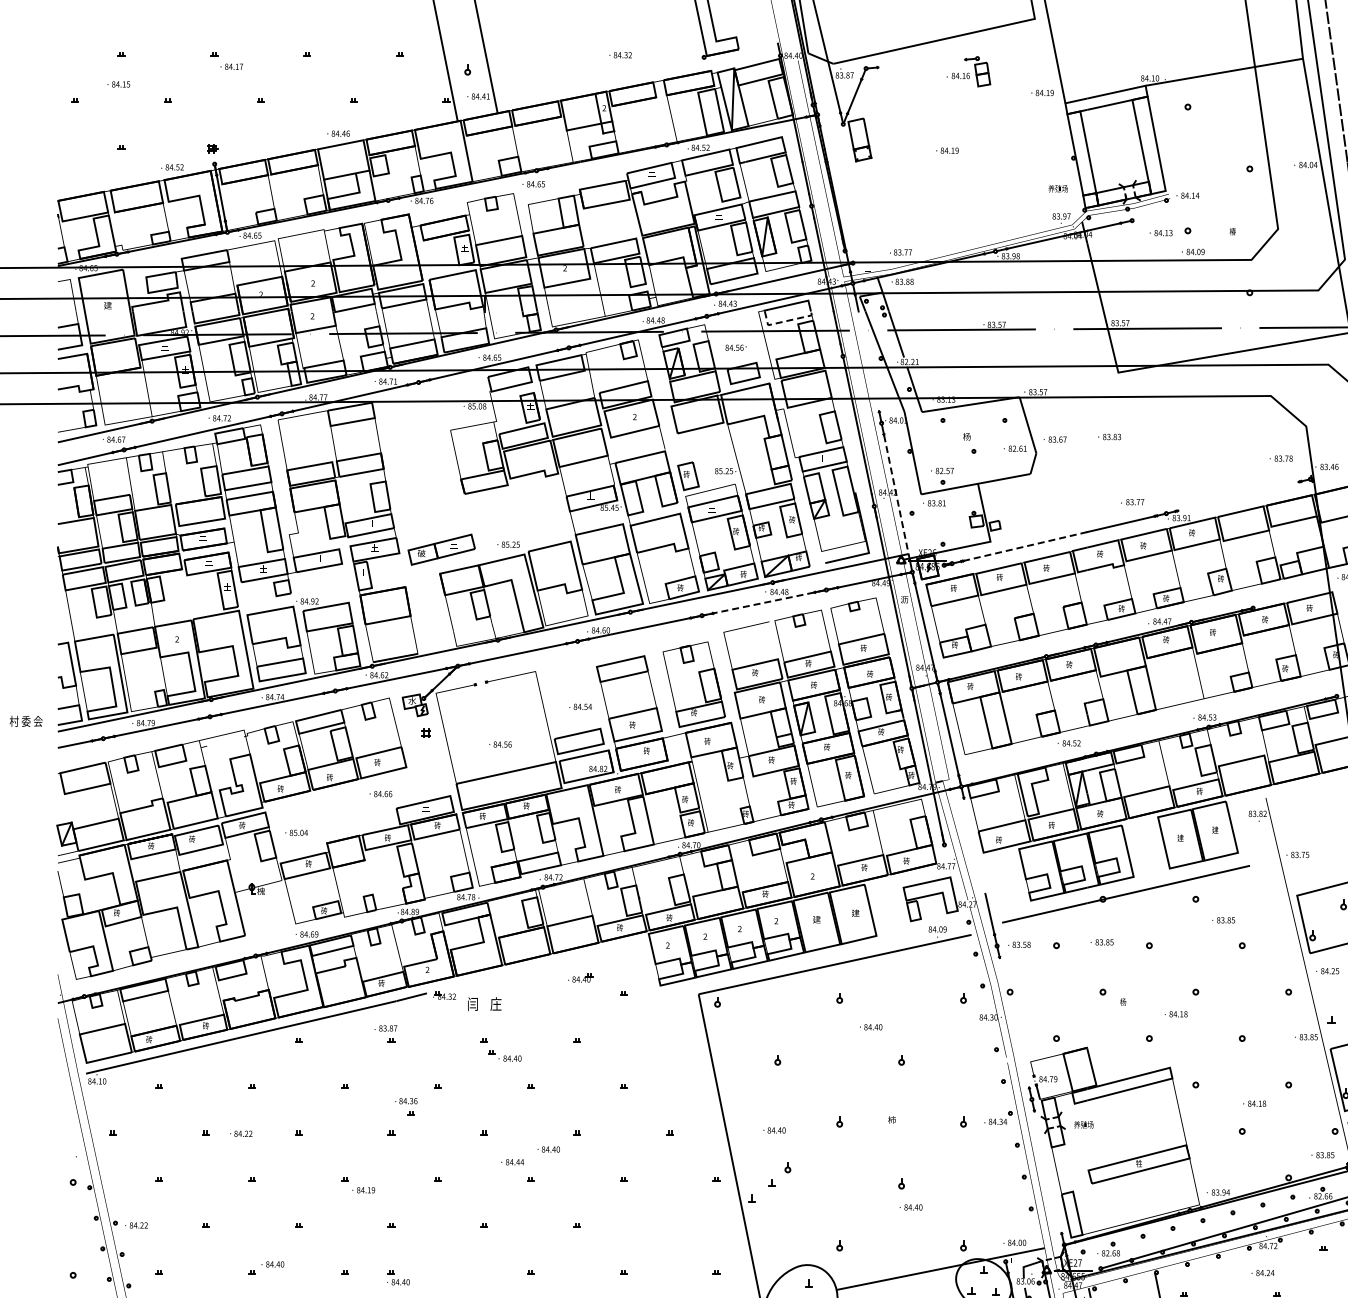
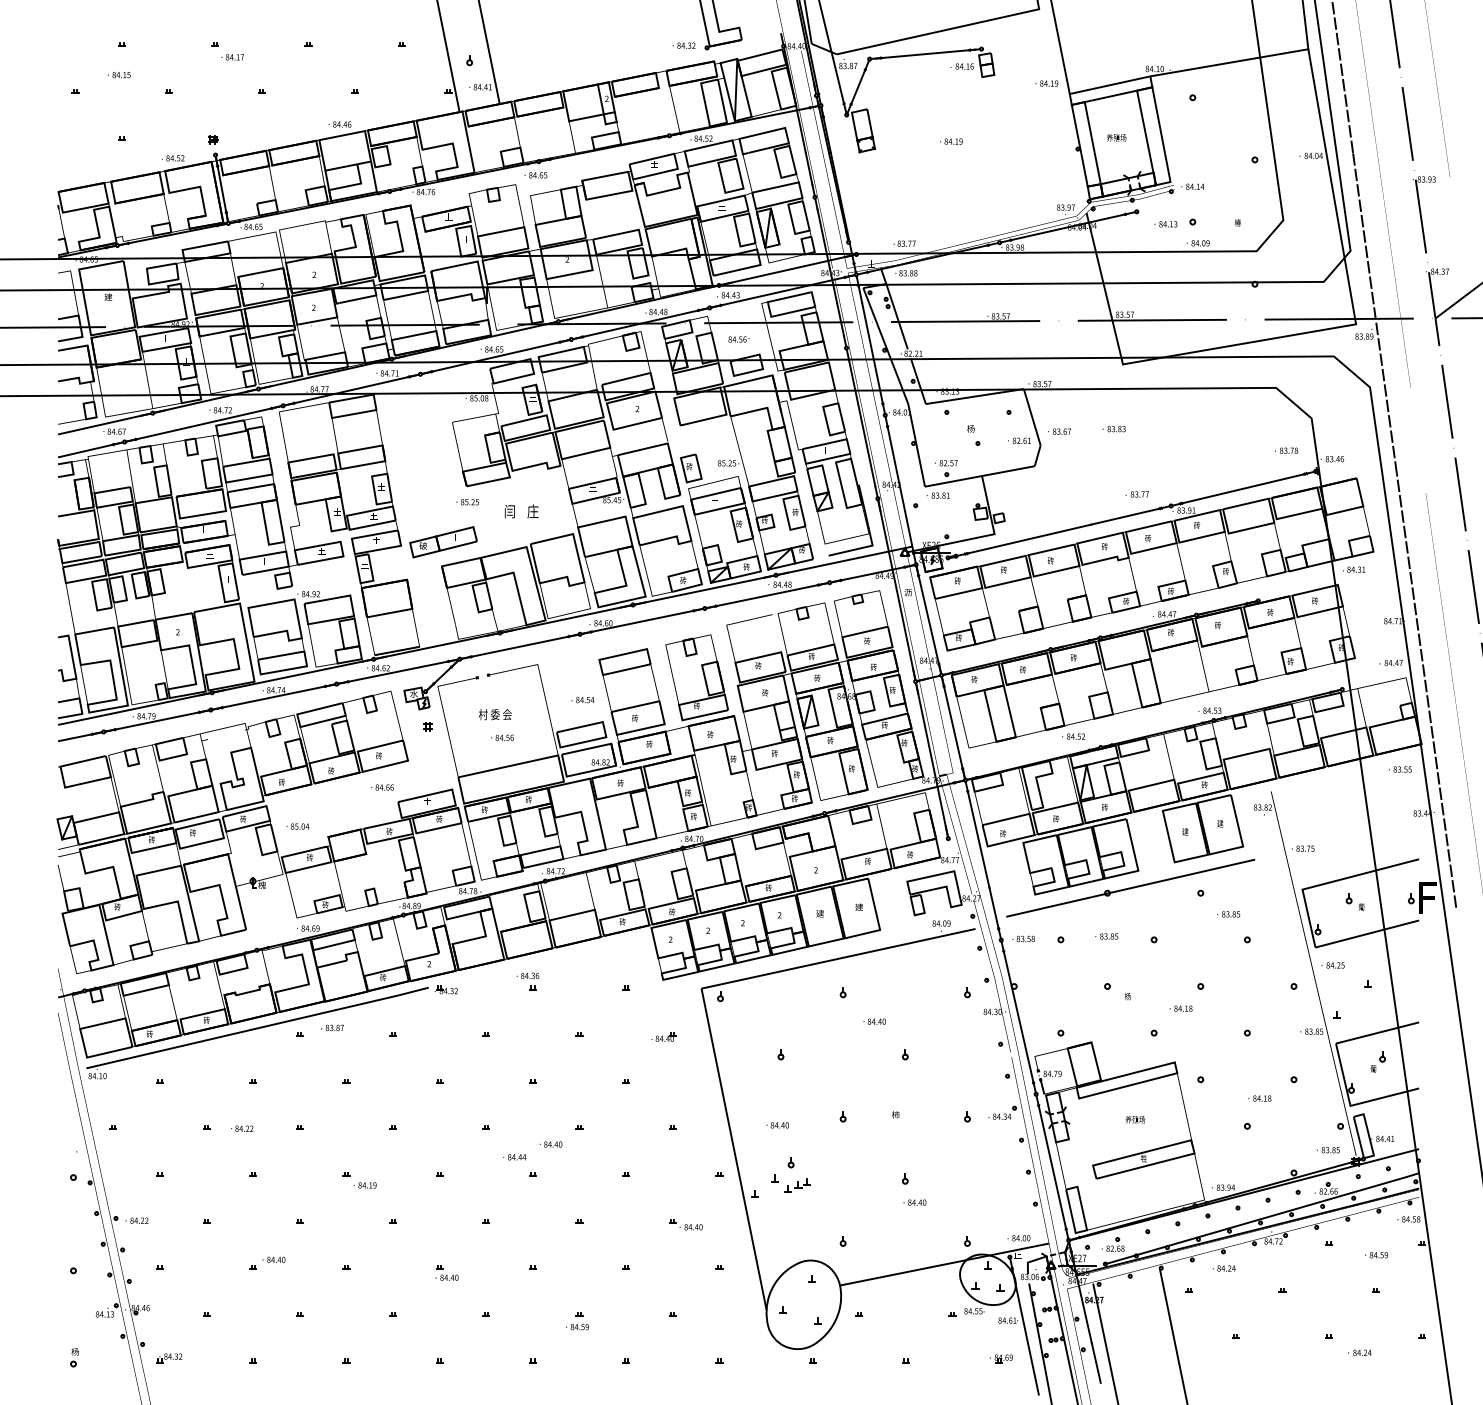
text: (620, 55) -> (684, 45), moved
line: (921, 62) -> (925, 53), added
text: (1058, 188) -> (1116, 137), moved
line: (785, 320) -> (788, 312), dashed -> solid
line: (868, 361) -> (872, 353), added
line: (1238, 496) -> (1243, 488), added
line: (896, 498) -> (900, 490), dashed -> solid
text: (508, 544) -> (467, 502), moved
line: (1025, 546) -> (1029, 539), dashed -> solid
line: (763, 602) -> (766, 595), dashed -> solid
text: (25, 721) -> (494, 714), moved
line: (974, 845) -> (978, 839), added
part: (580, 977) -> (663, 1036), moved
text: (484, 1004) -> (521, 511), moved
line: (1014, 1023) -> (1018, 1017), added
text: (385, 1028) -> (332, 1027), moved
part: (504, 1055) -> (685, 1224), moved
part: (405, 1106) -> (527, 981), moved
text: (1083, 1124) -> (1134, 1119), moved
line: (1047, 1172) -> (1051, 1167), added
part: (794, 1190) -> (797, 1185), added
text: (1262, 1273) -> (1223, 1268), moved
part: (397, 1276) -> (446, 1272), moved

